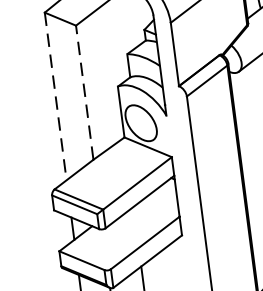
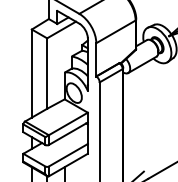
line: (85, 92) -> (47, 73), dashed -> solid
line: (55, 98) -> (31, 74), dashed -> solid

